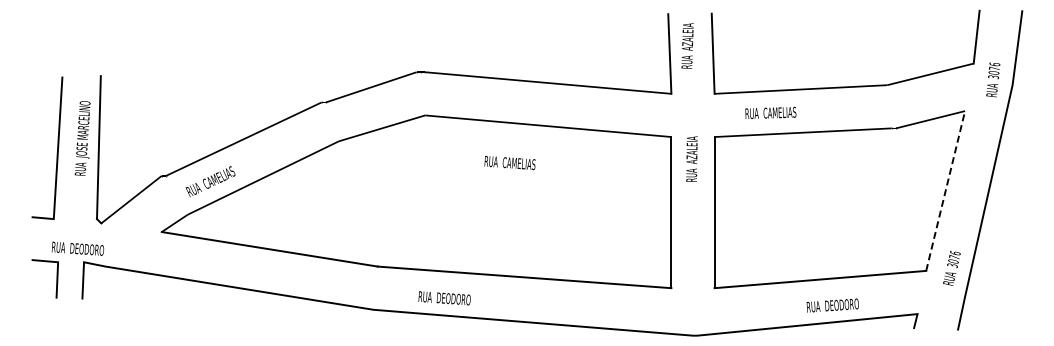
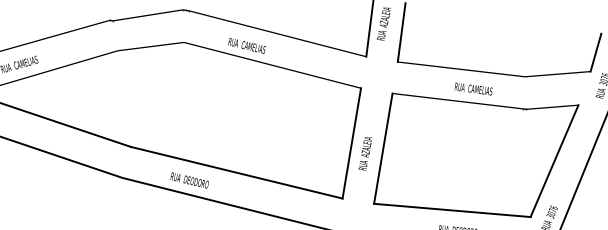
text: (770, 112) -> (473, 88), moved
text: (691, 158) -> (365, 153), moved
text: (509, 163) -> (246, 46), moved
line: (945, 190) -> (554, 160), dashed -> solid
text: (444, 298) -> (189, 180), moved

